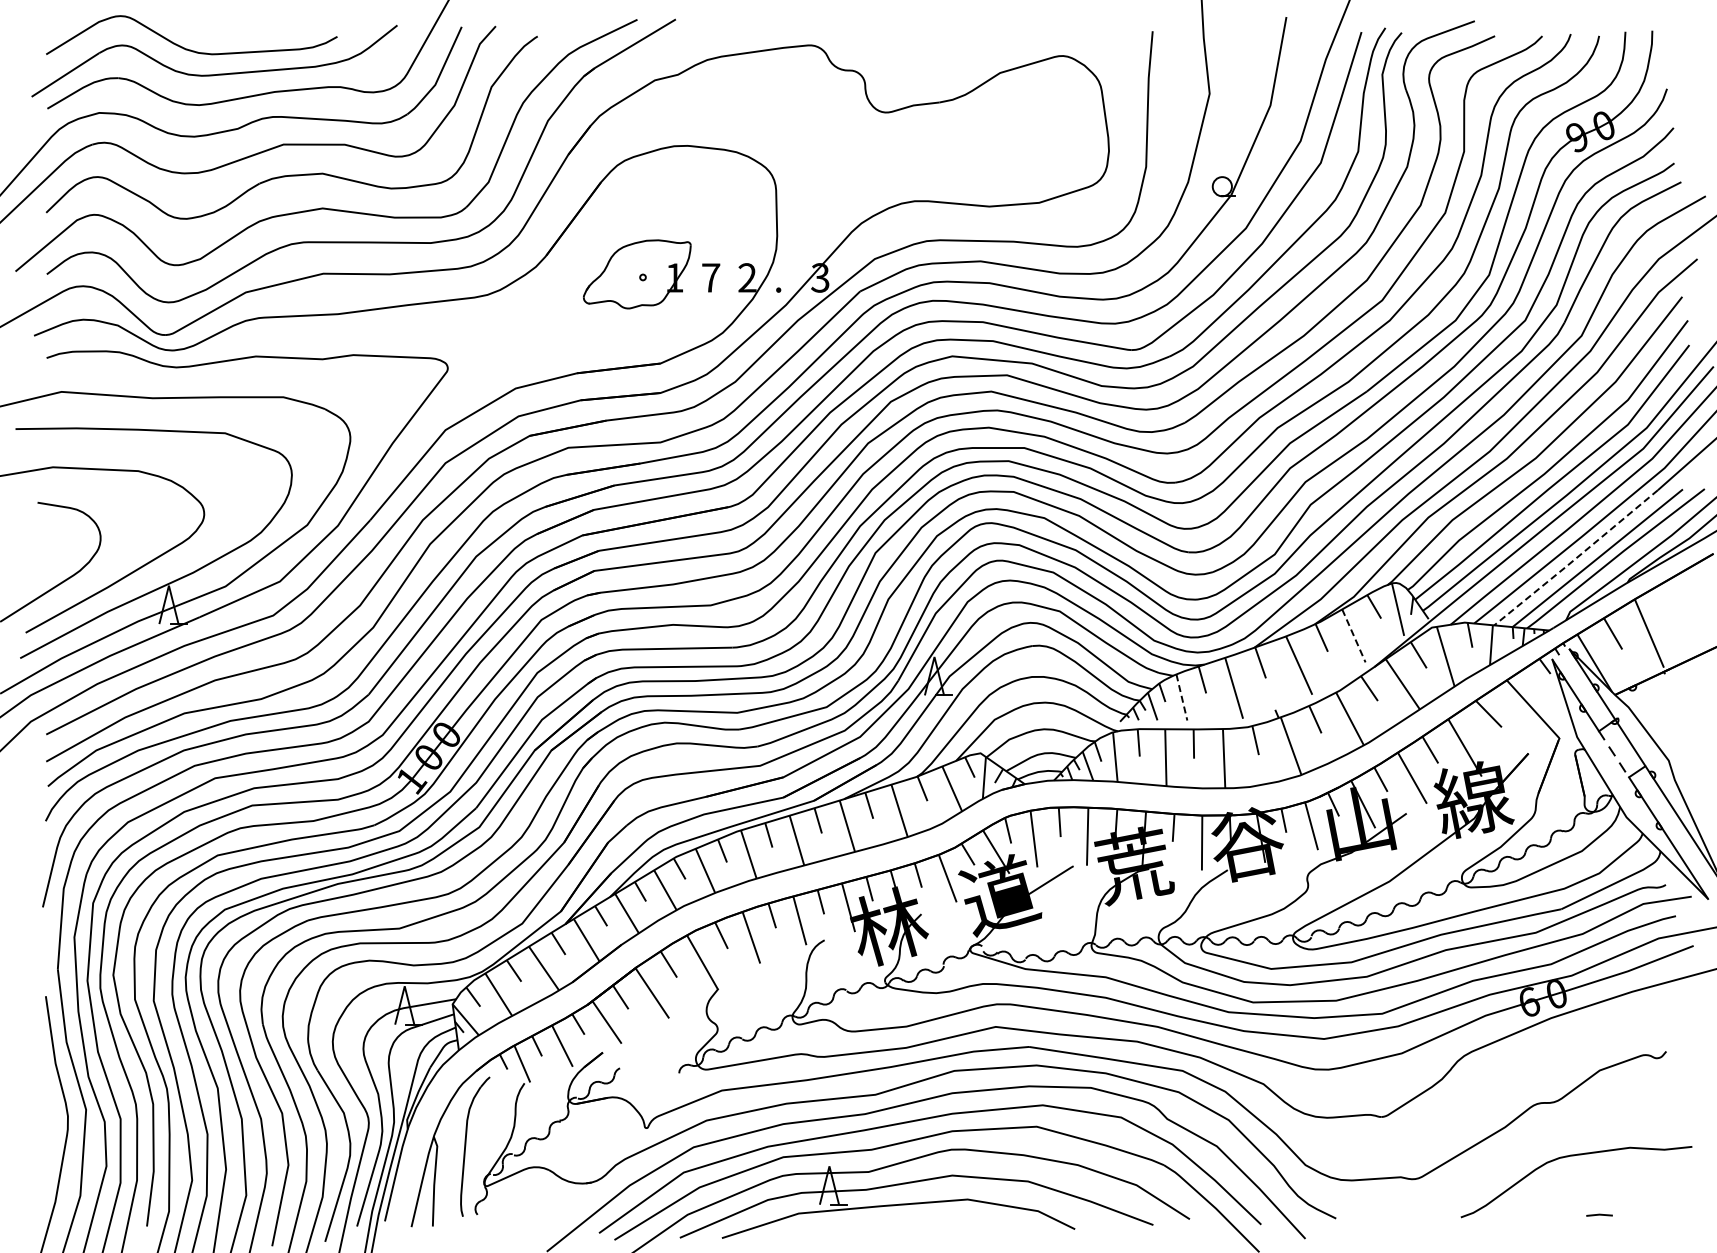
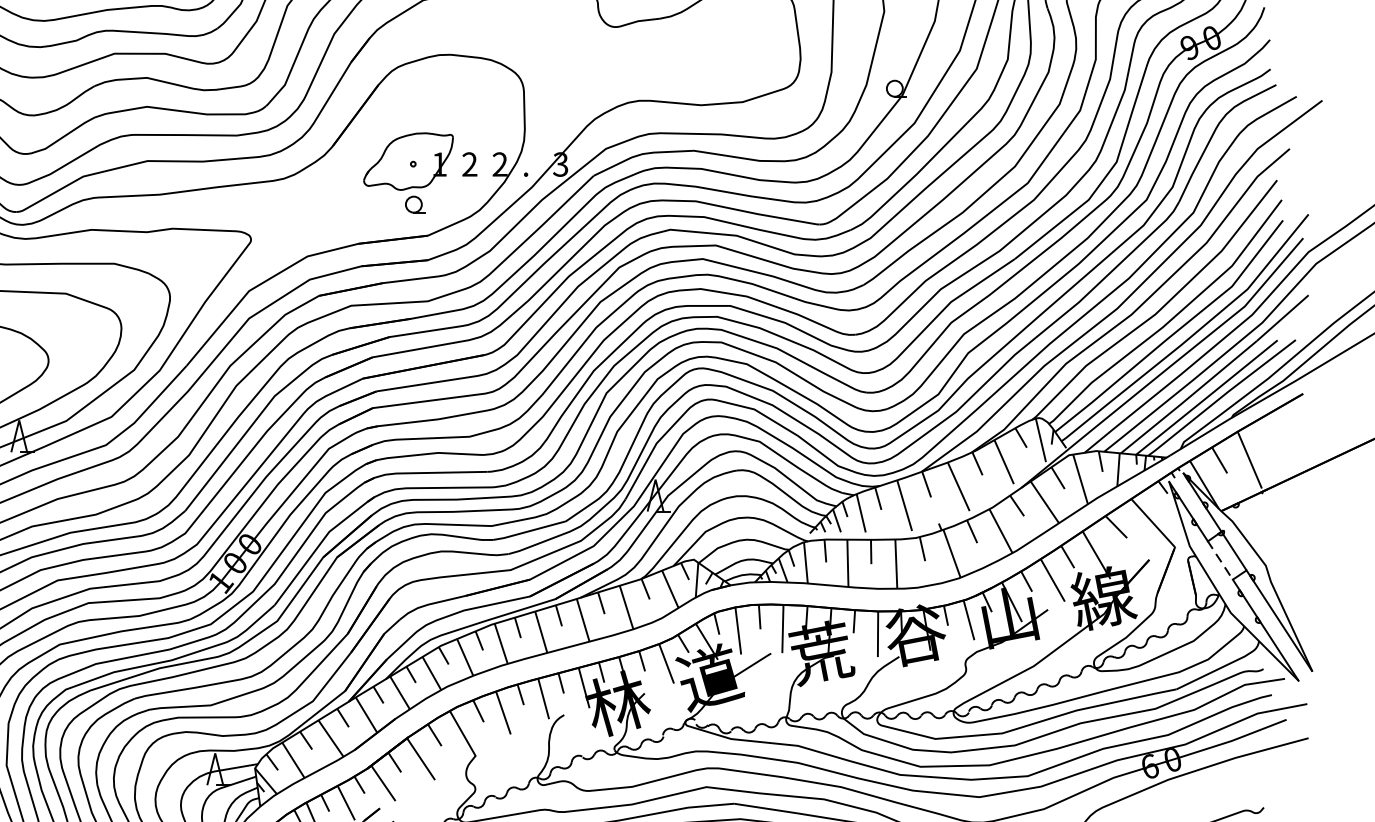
text: (711, 277) -> (470, 164), 7 -> 2
part: (645, 325) -> (415, 204), added
line: (1575, 558) -> (1188, 397), dashed -> solid
line: (1353, 635) -> (1003, 461), dashed -> solid
line: (1181, 697) -> (860, 513), dashed -> solid

